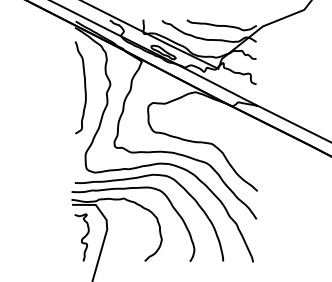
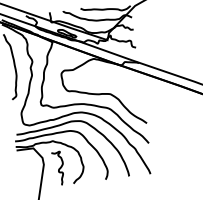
curve: (82, 237) -> (59, 168), moved

